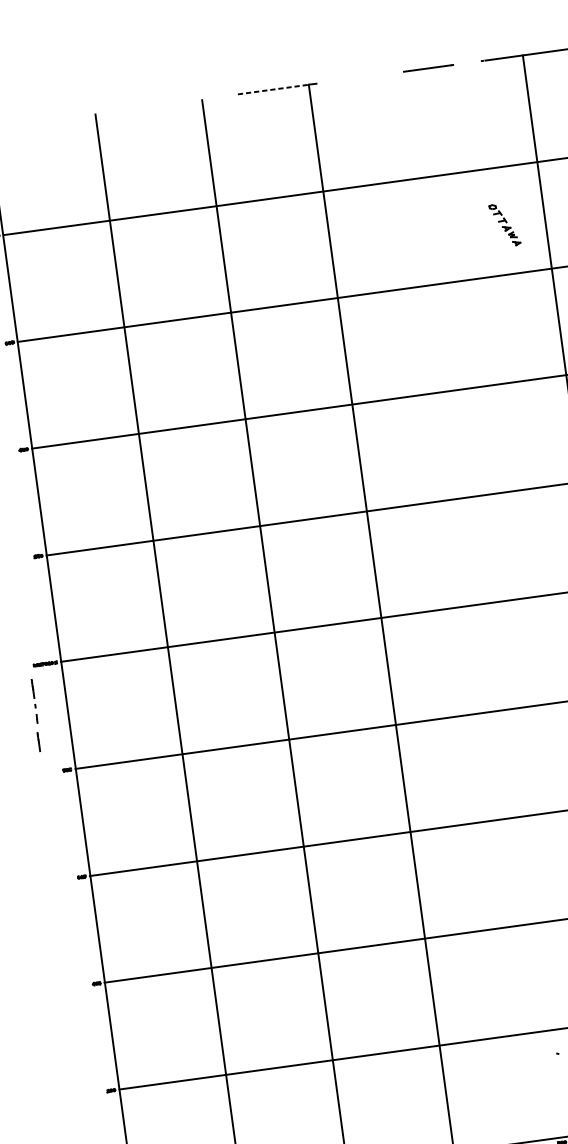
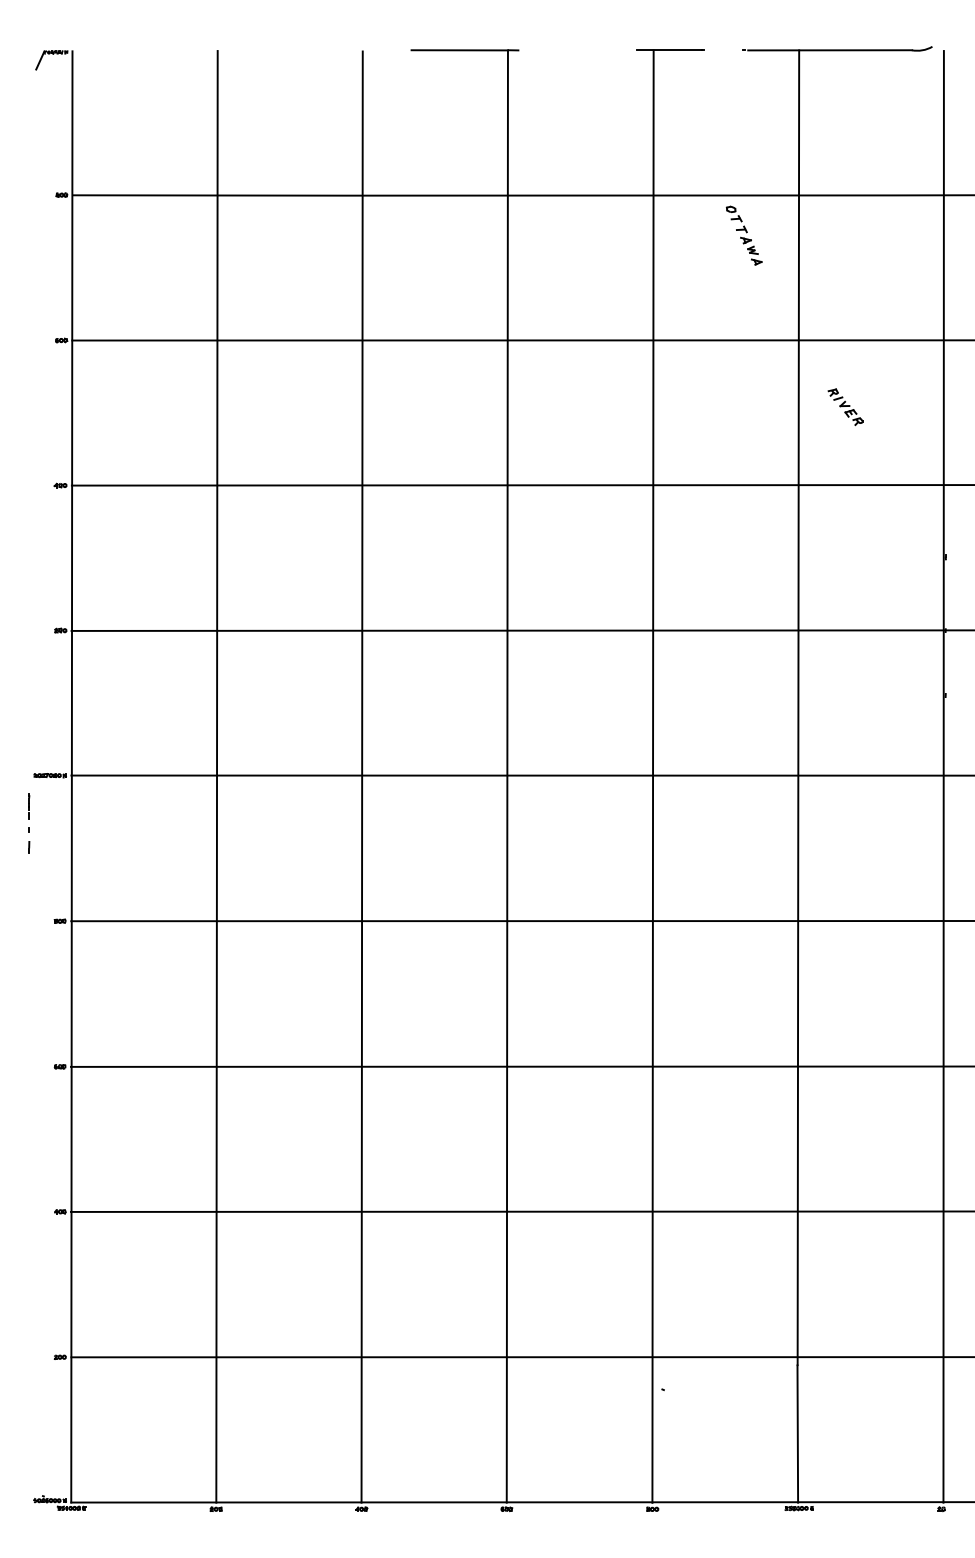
line: (273, 89) -> (460, 50), dashed -> solid
part: (505, 224) -> (744, 235), moved
line: (488, 604) -> (652, 776), added
line: (38, 741) -> (27, 878), removed

